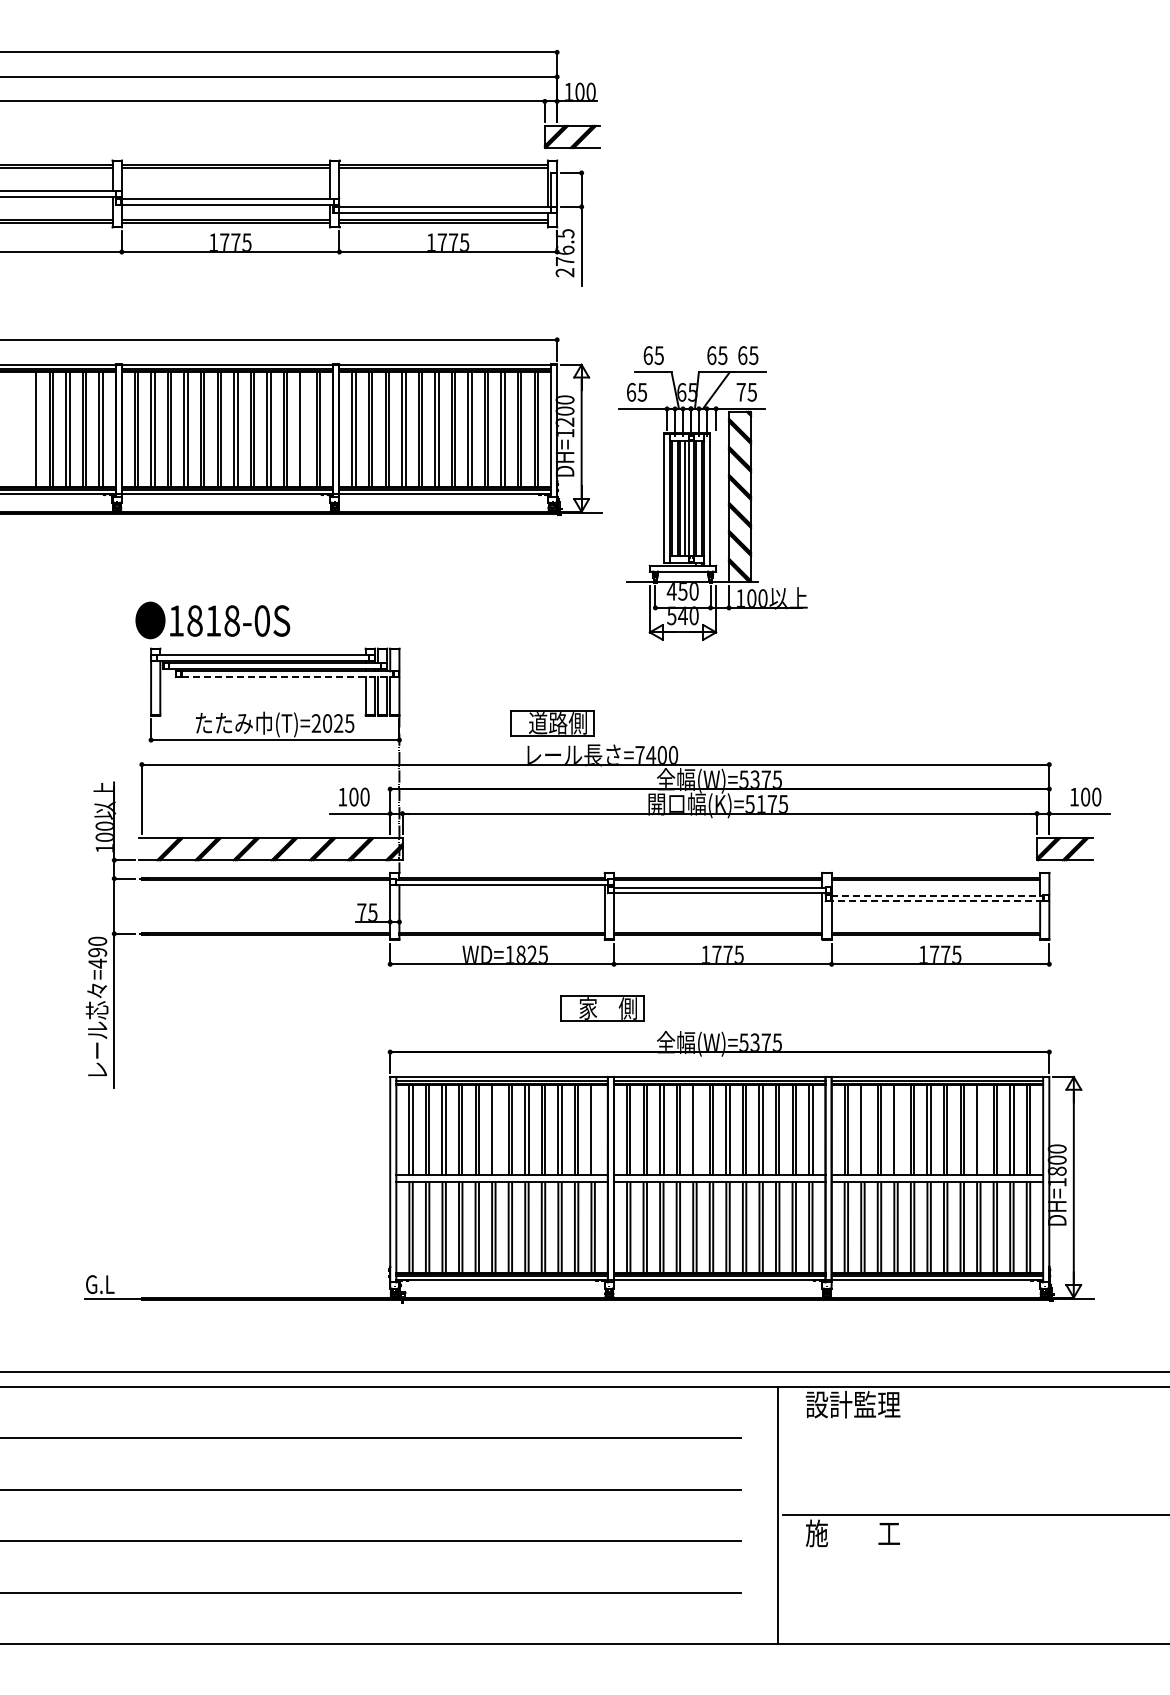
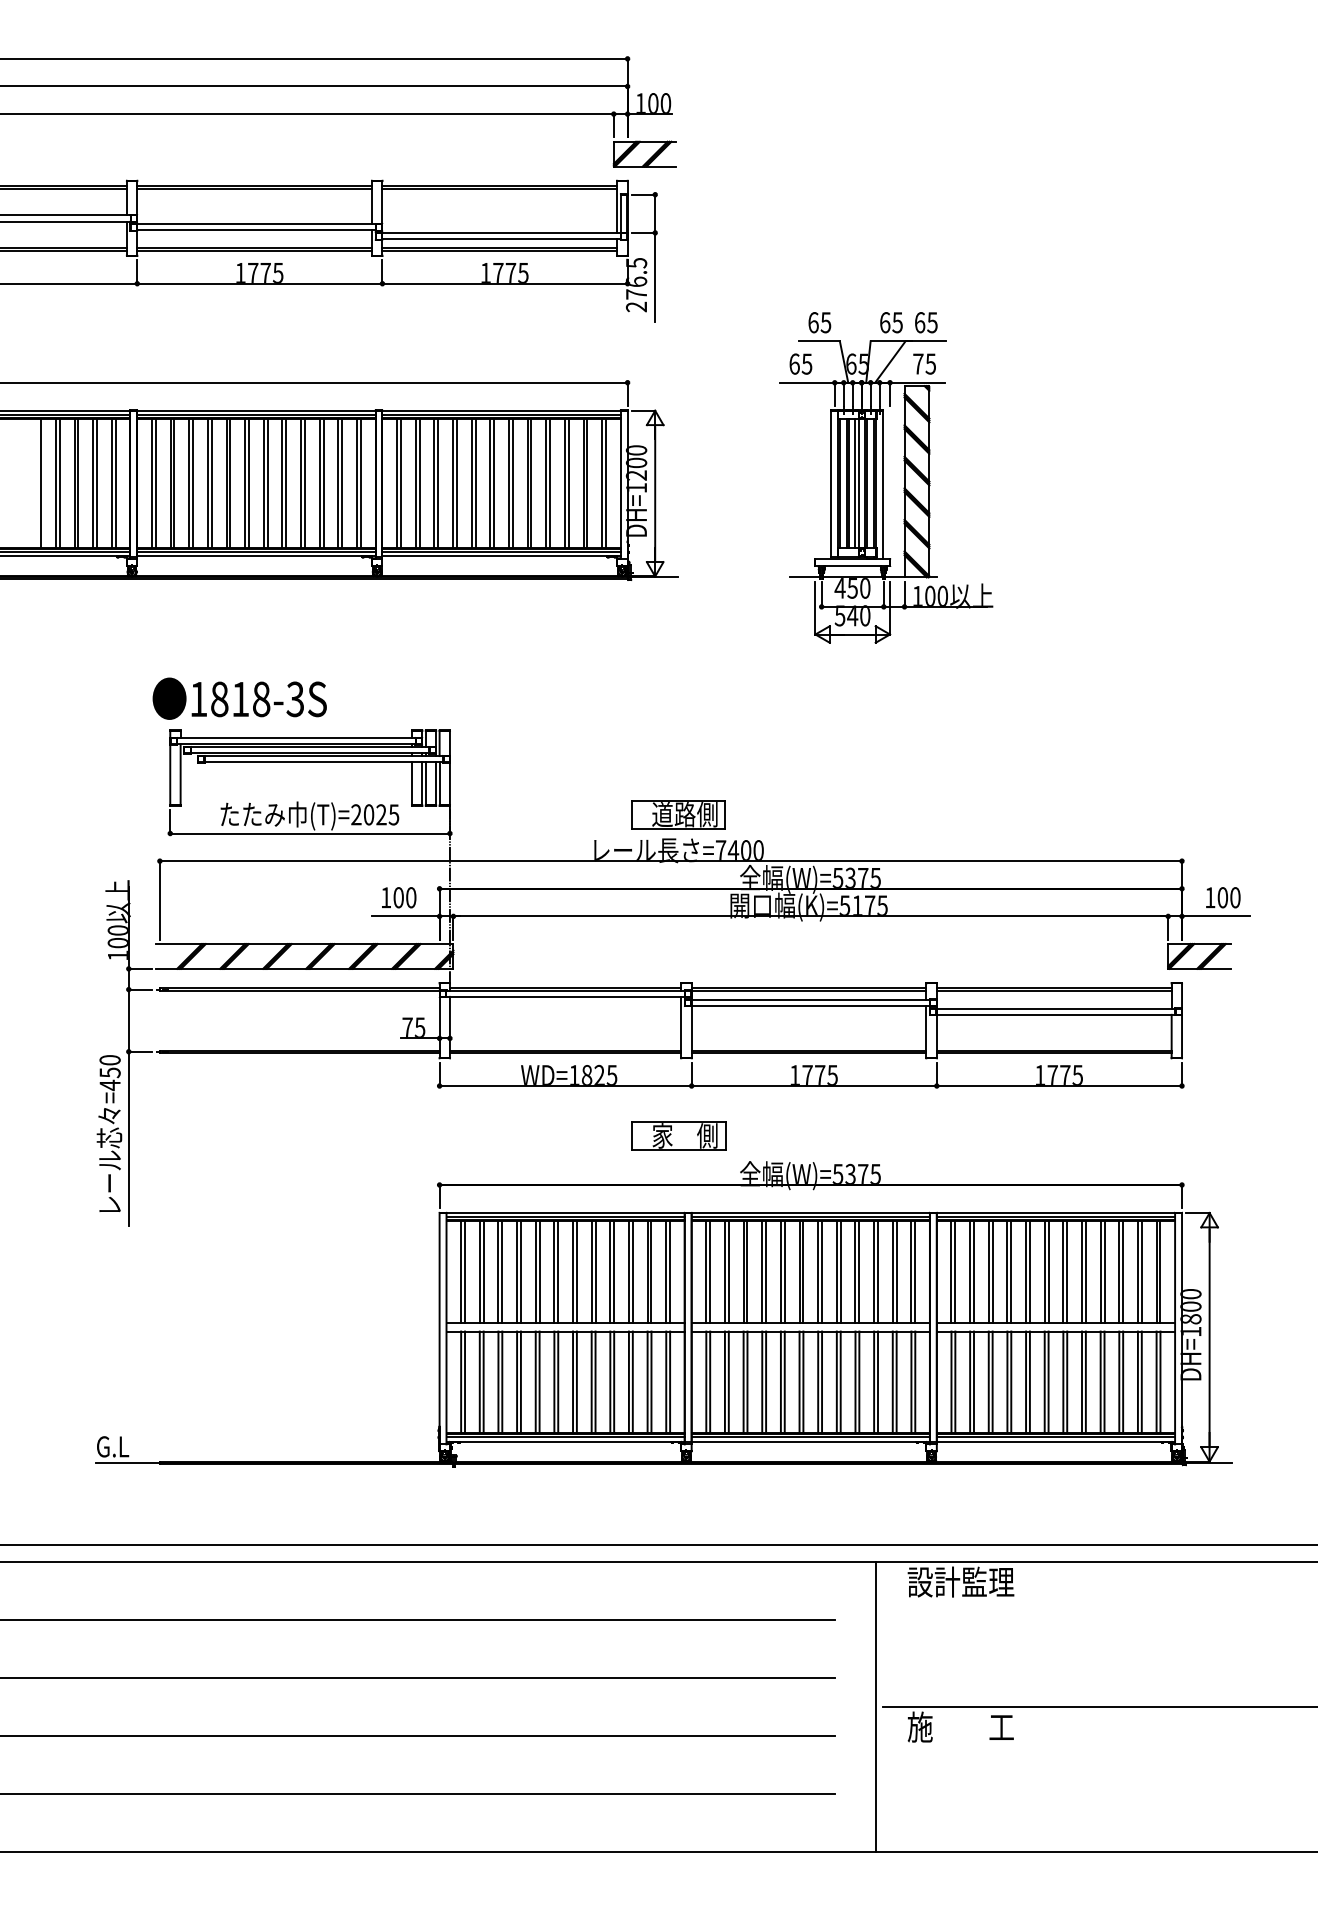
line: (303, 429) -> (341, 483), added
part: (712, 493) -> (885, 478), moved
text: (261, 620) -> (294, 698), 1818-0S -> 1818-3S
line: (287, 676) -> (323, 761), dashed -> solid
part: (552, 723) -> (678, 814), moved
line: (938, 895) -> (1057, 1008), dashed -> solid
line: (937, 901) -> (1056, 1015), dashed -> solid
text: (97, 952) -> (109, 1072), =490 -> =450
line: (495, 1129) -> (558, 1272), added
line: (594, 1129) -> (669, 1272), added
line: (696, 1129) -> (784, 1272), added
line: (864, 1129) -> (973, 1272), added
line: (897, 1129) -> (1011, 1272), added
line: (980, 1129) -> (1104, 1272), added

